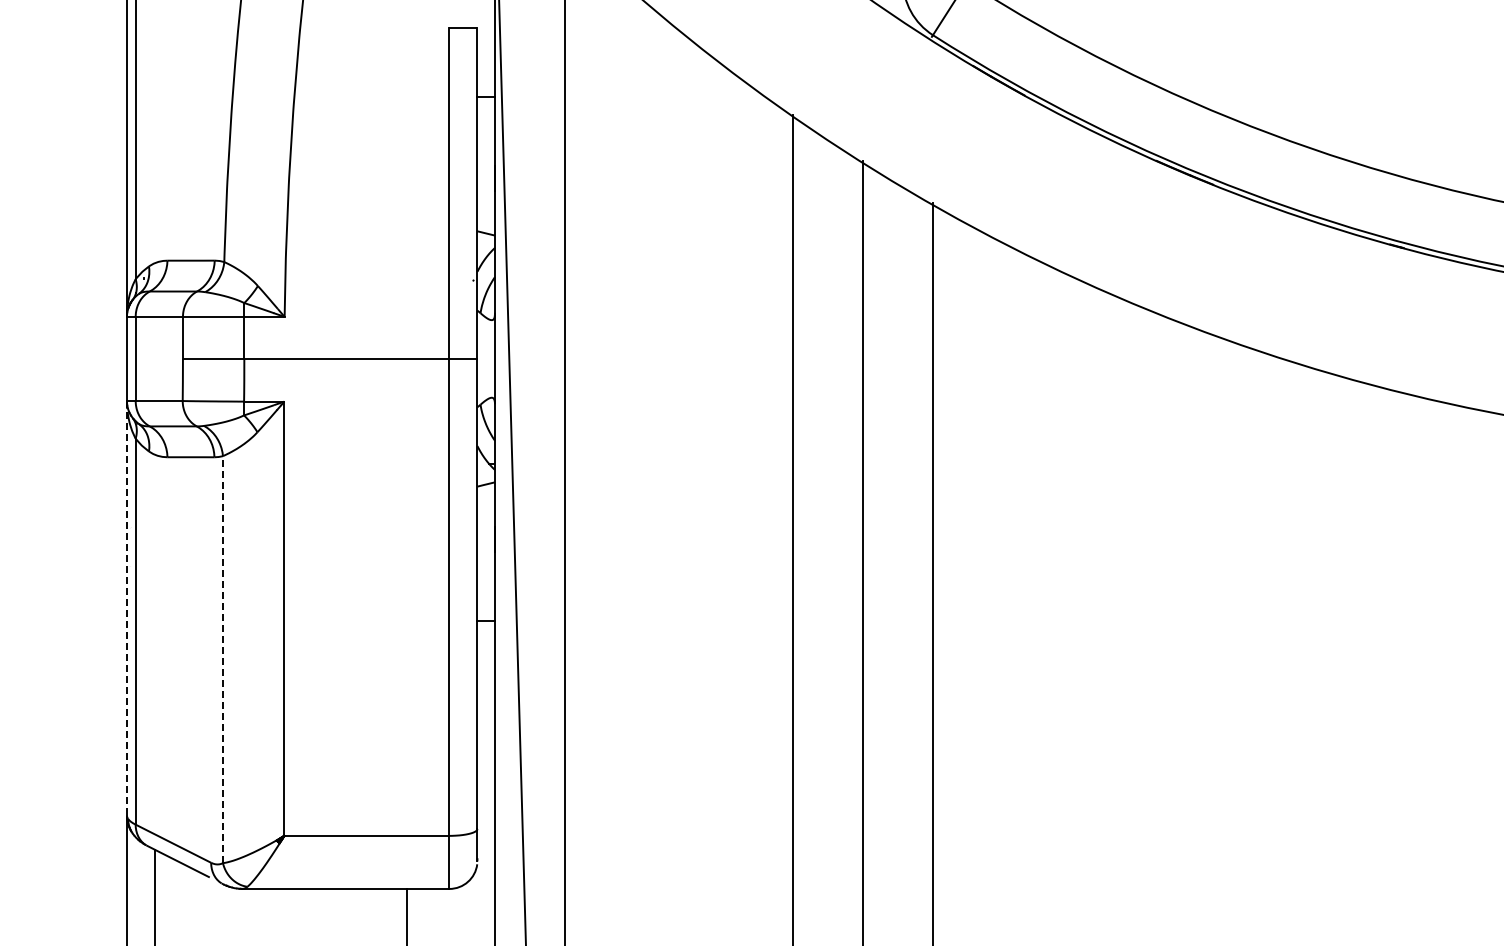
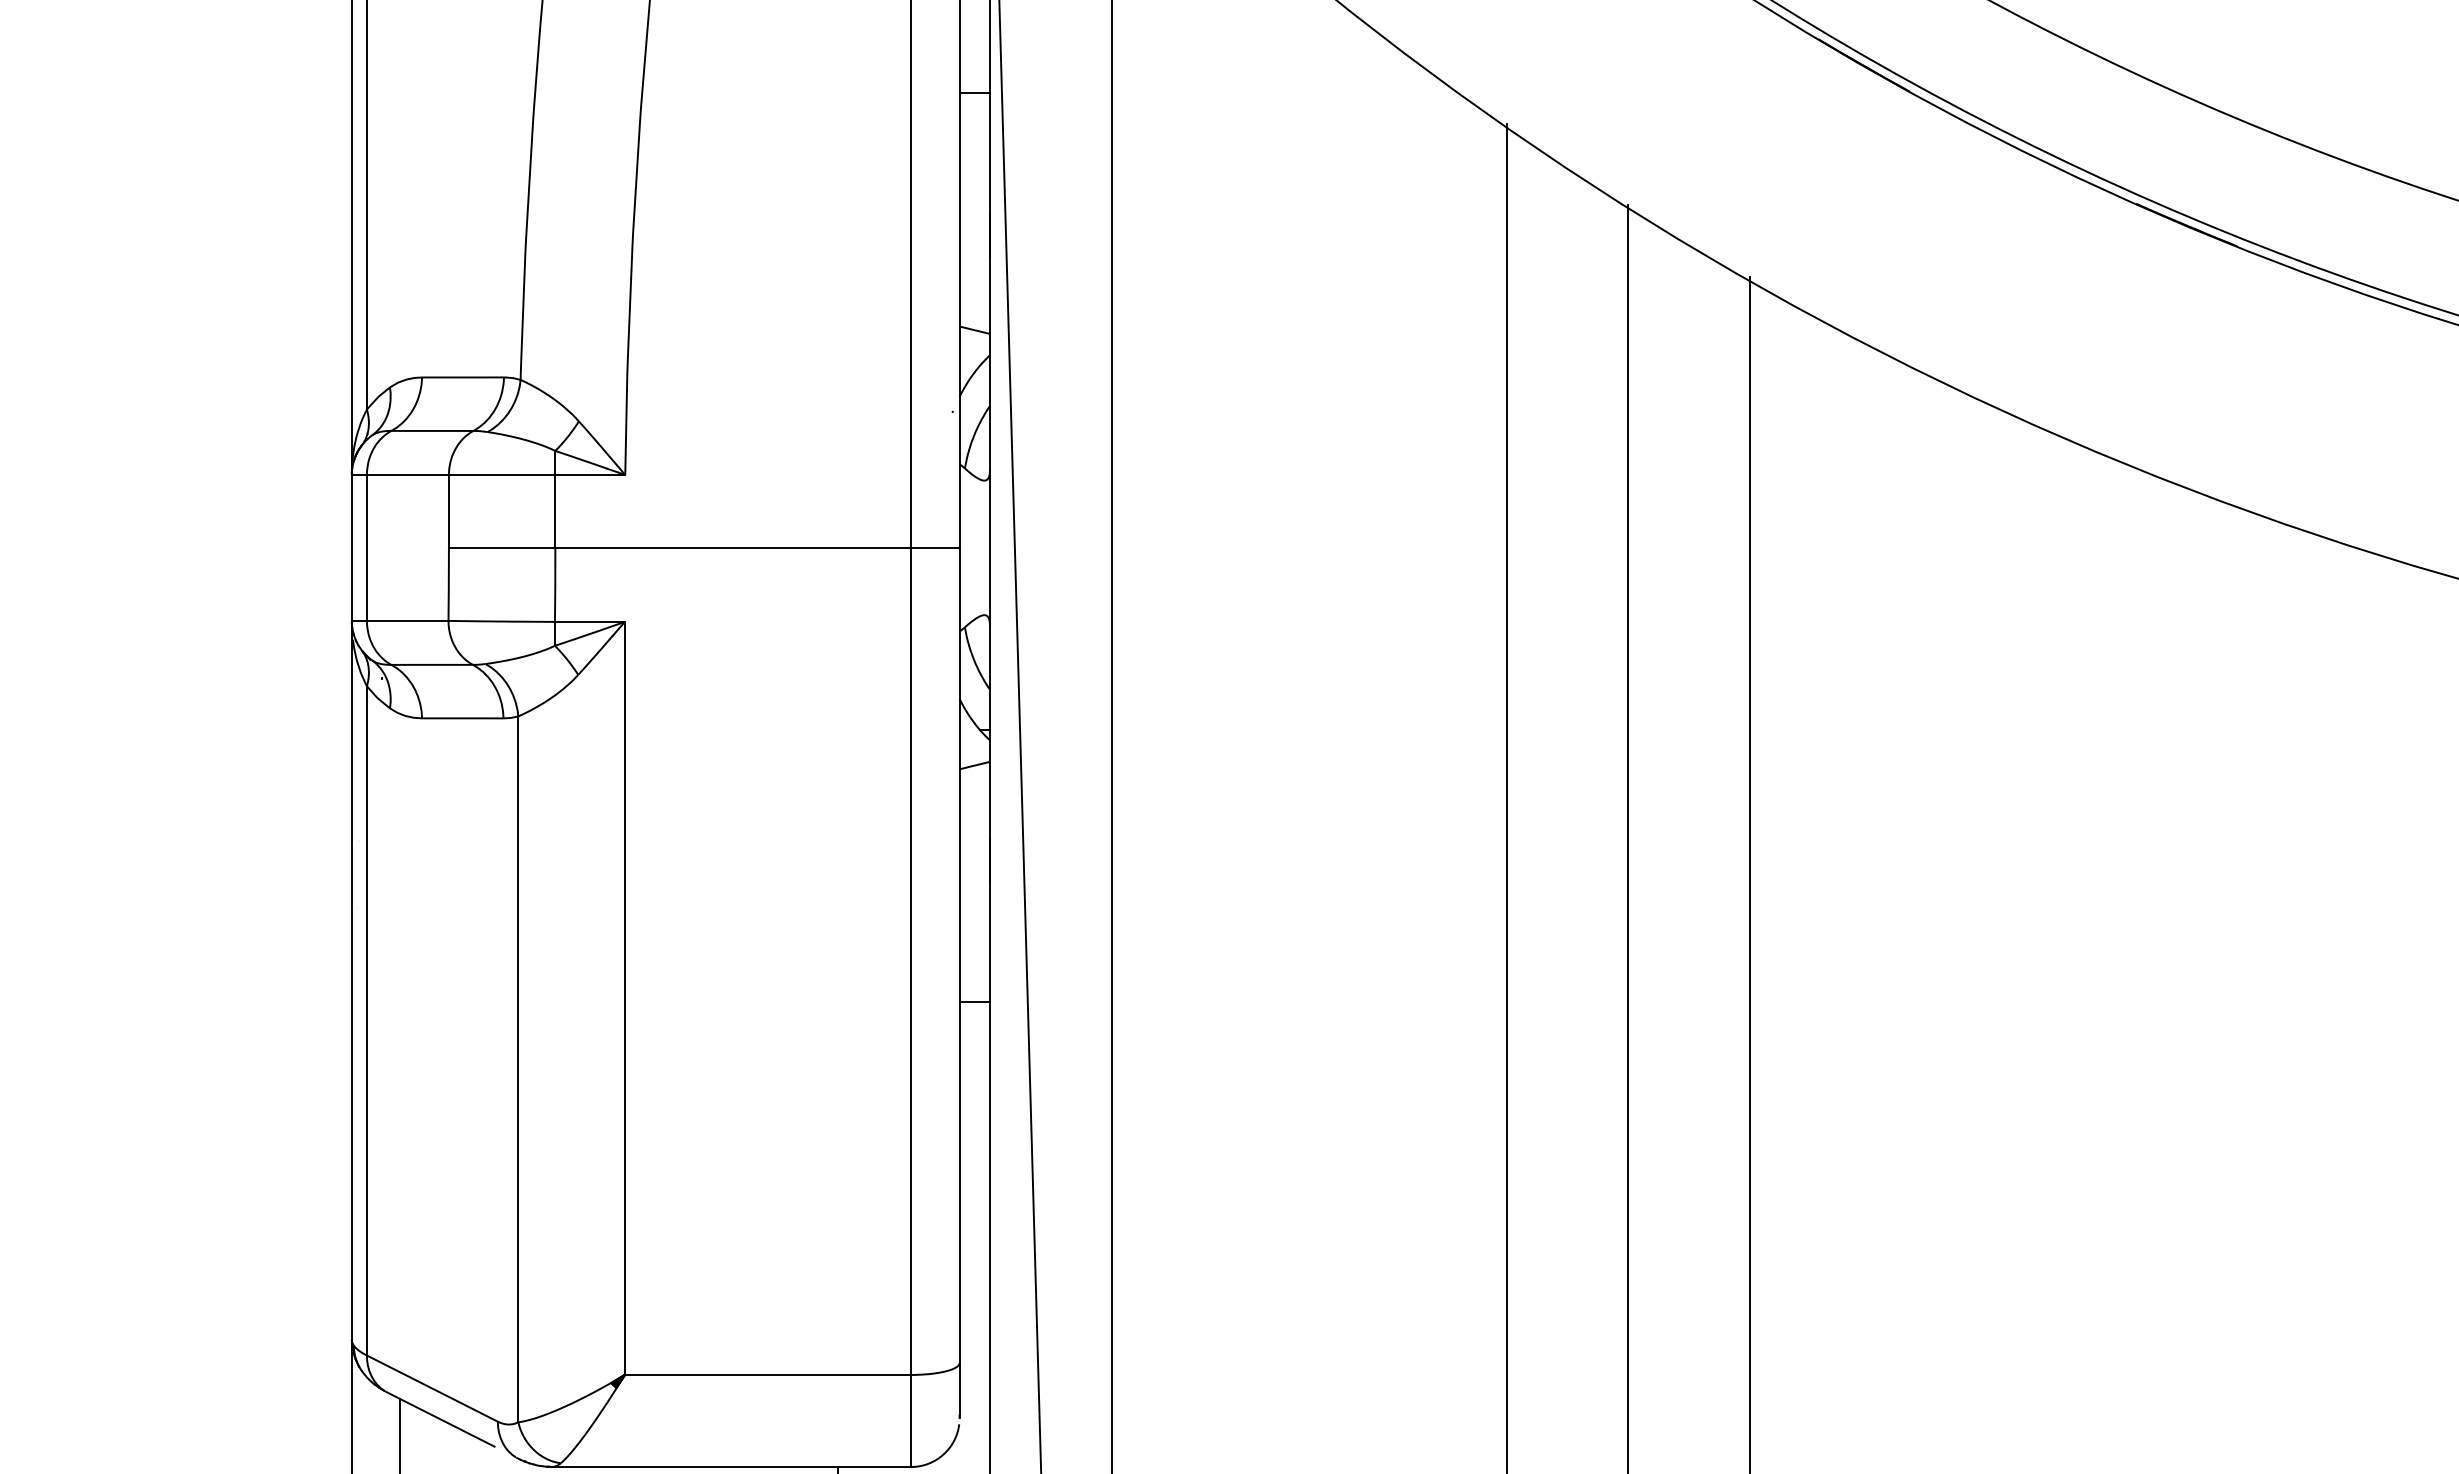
line: (126, 608) -> (351, 980), dashed -> solid
line: (222, 659) -> (517, 1069), dashed -> solid

